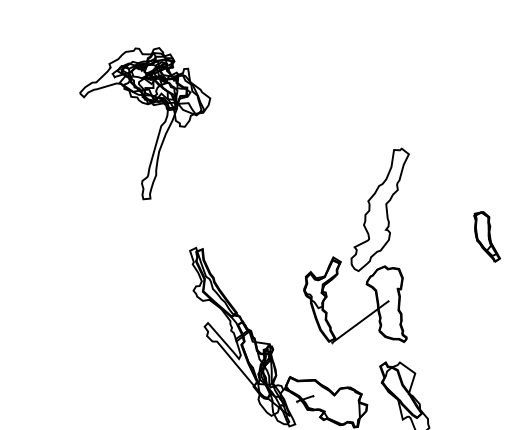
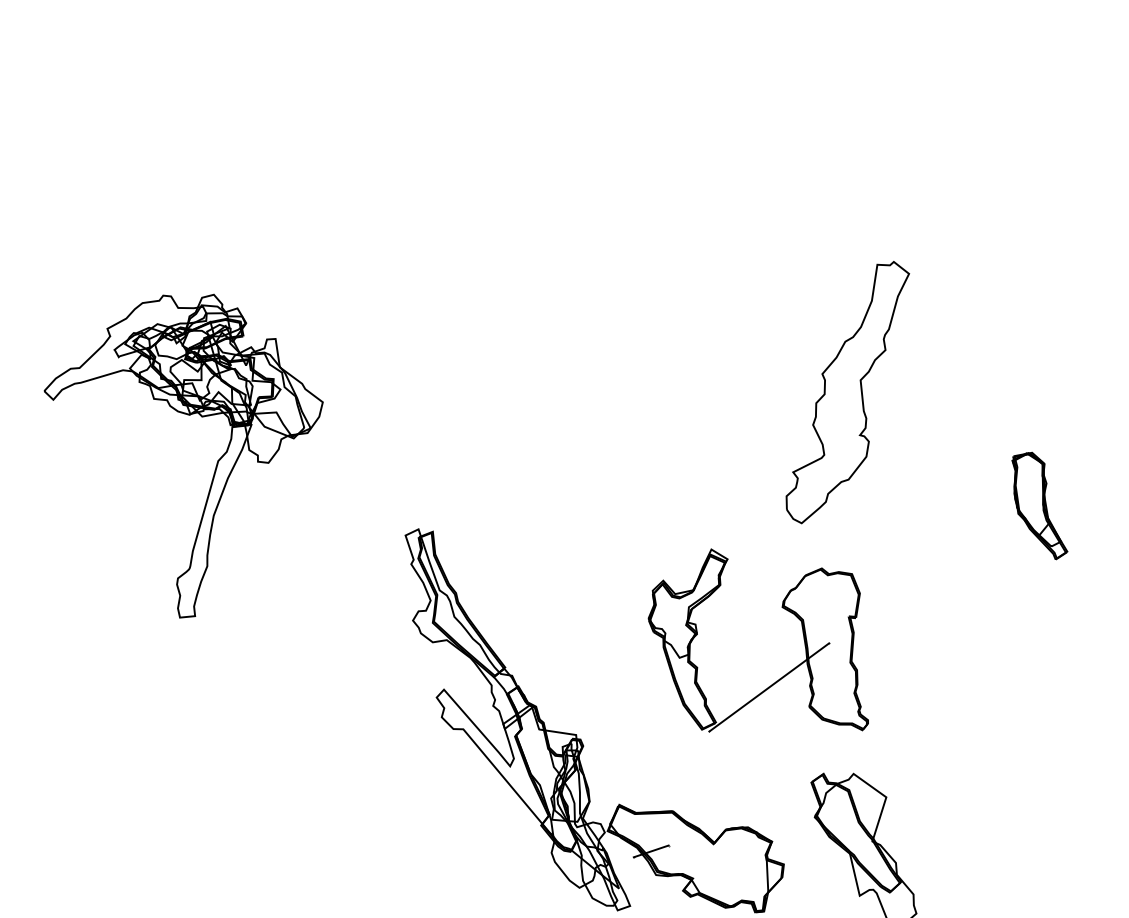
part: (159, 128) -> (214, 466), moved
part: (379, 209) -> (846, 391), moved

